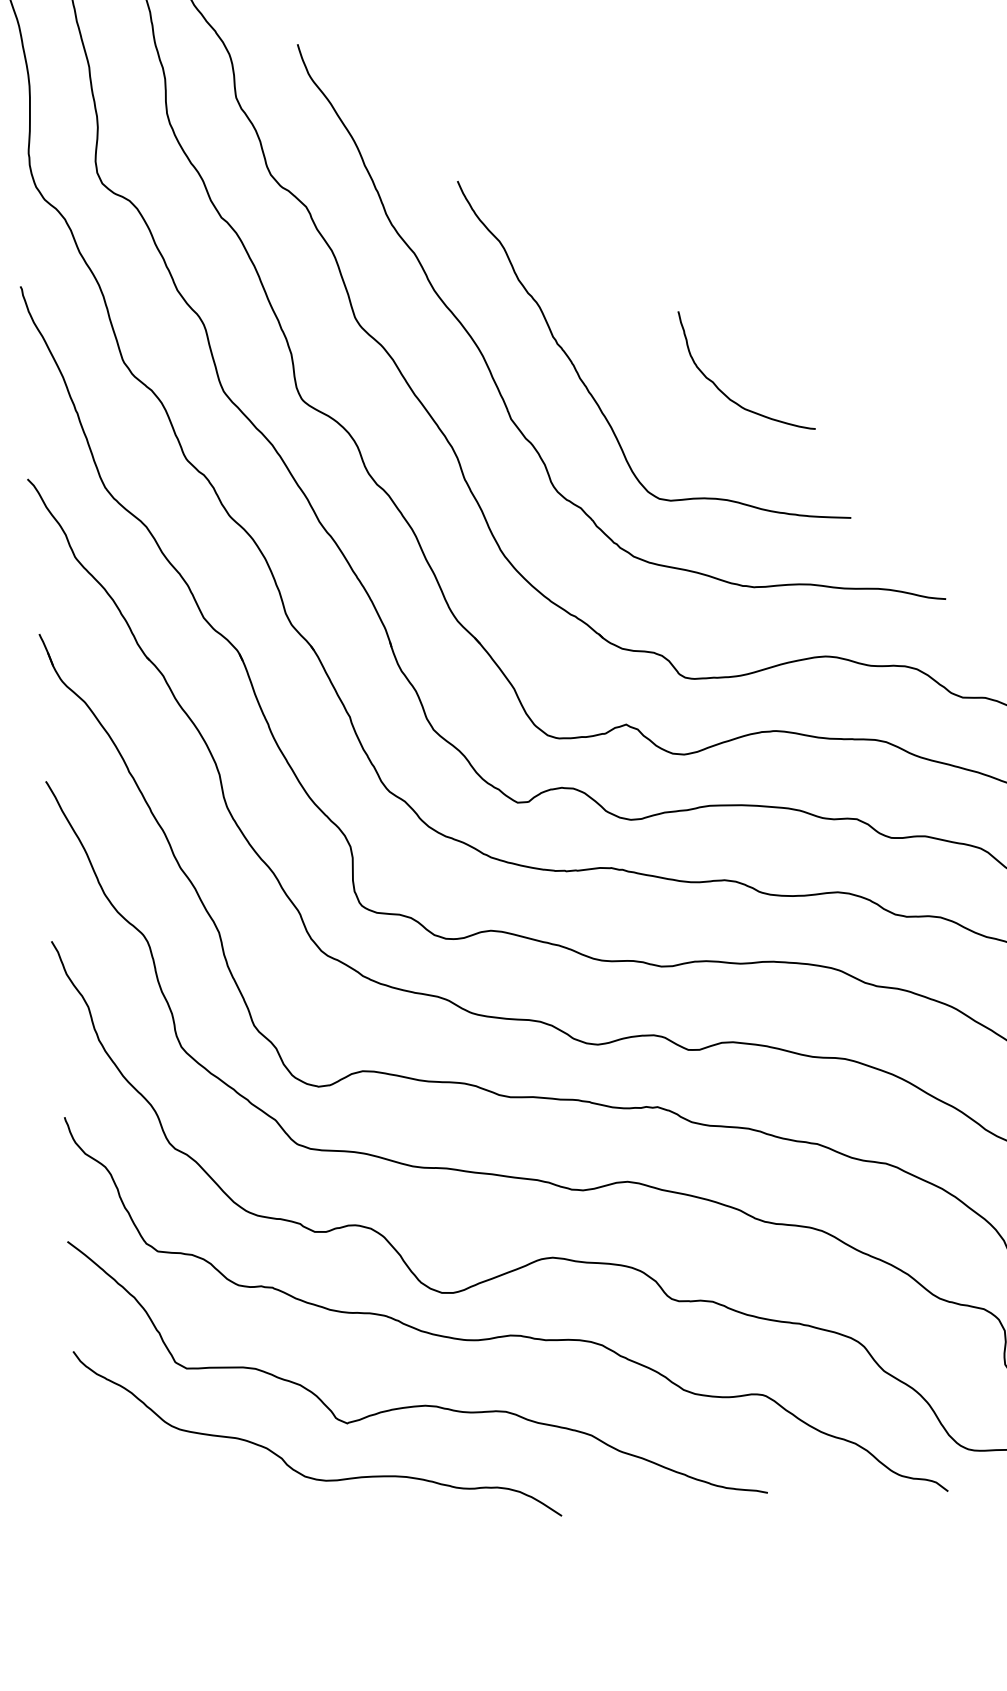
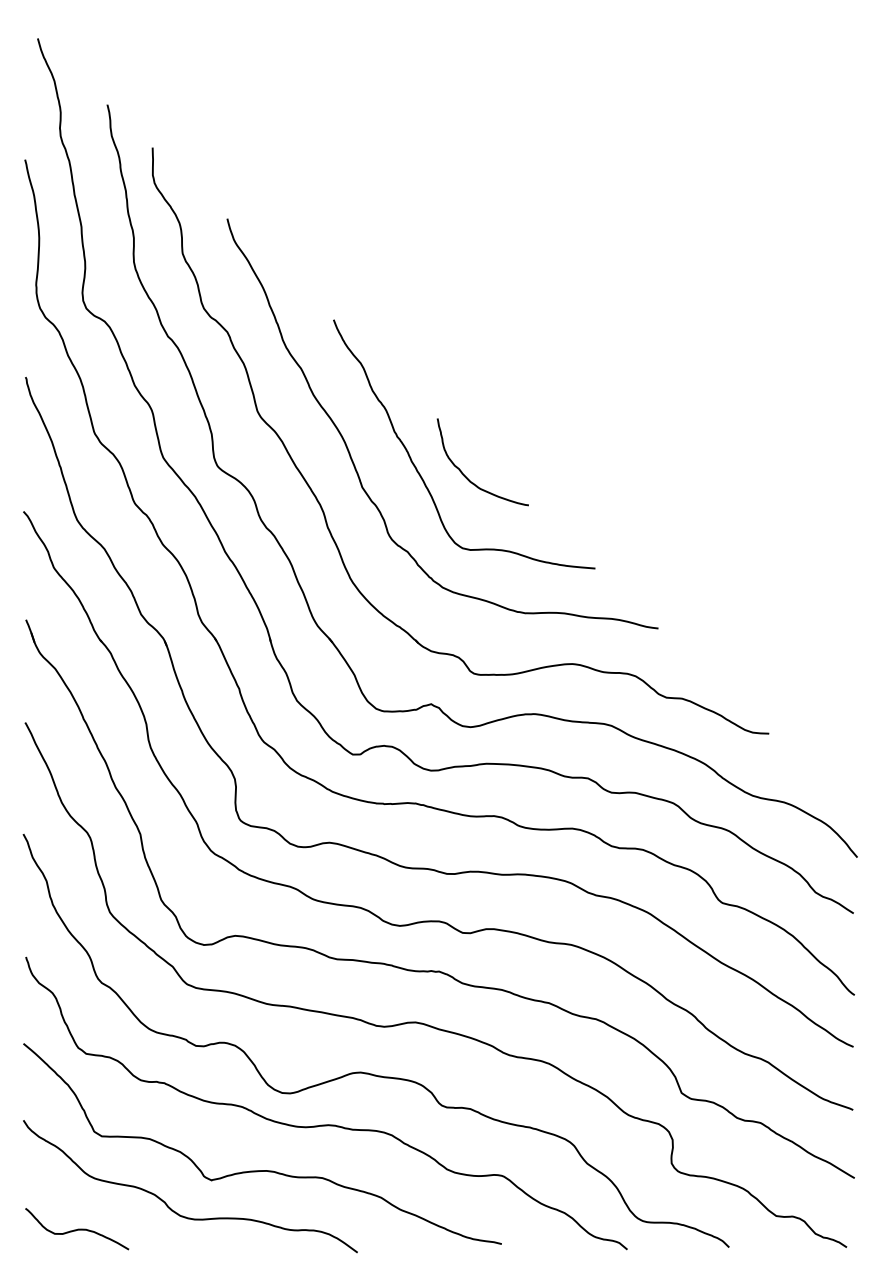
curve: (725, 393) -> (467, 477), moved
curve: (158, 1503) -> (77, 1229), added

